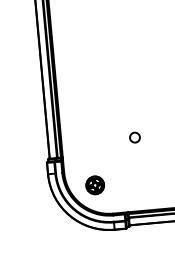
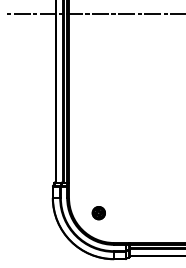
circle: (134, 137) -> (142, 169), removed
part: (94, 184) -> (98, 212), size x0.7

